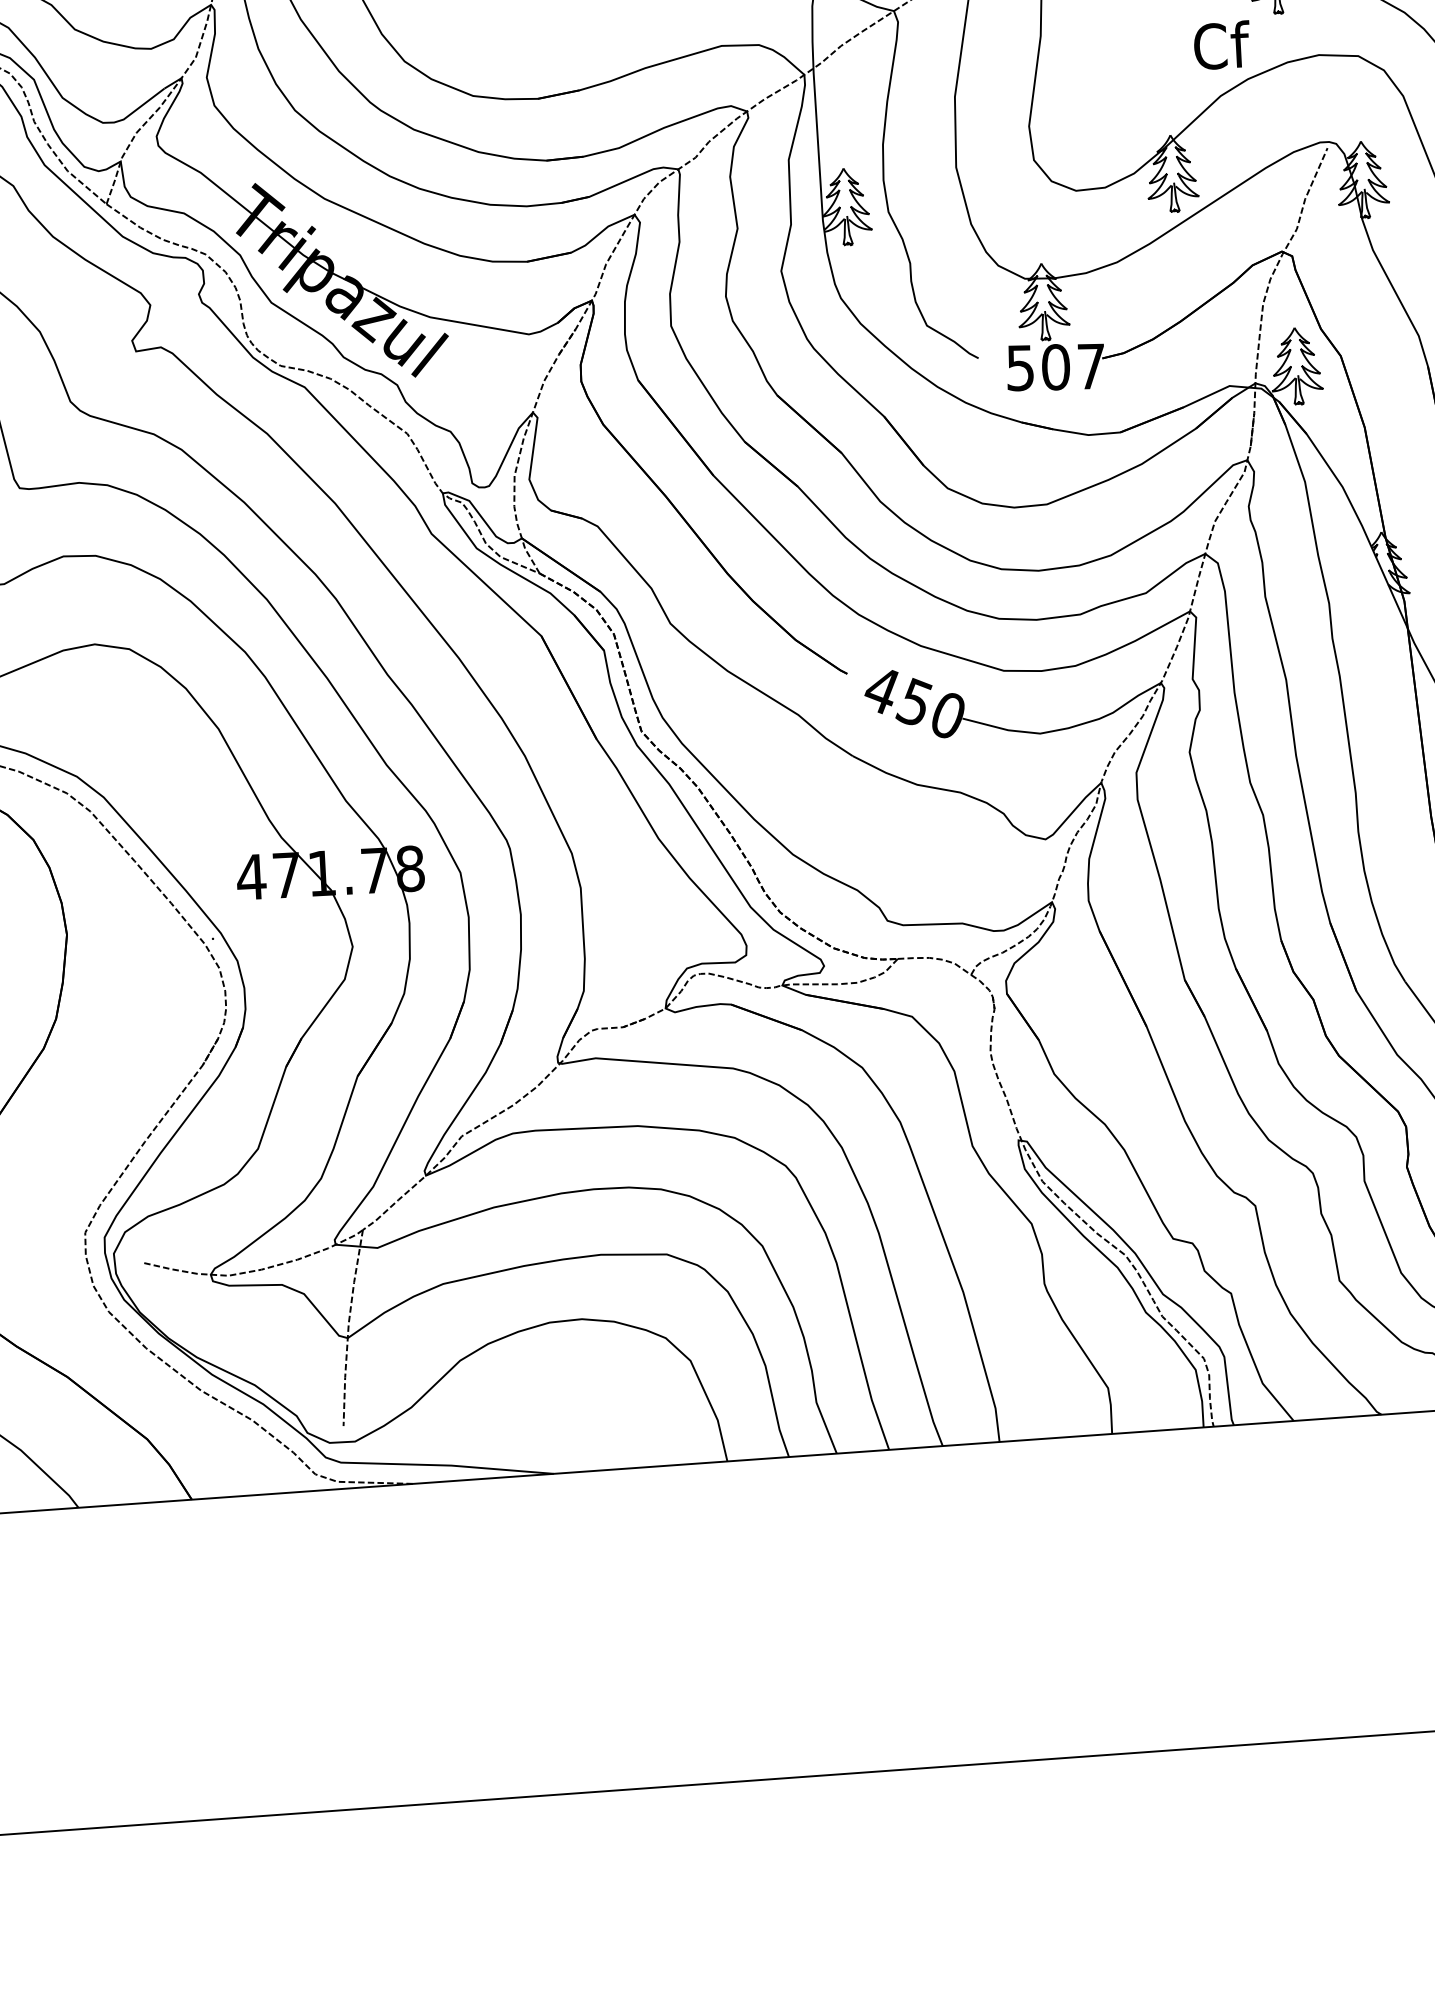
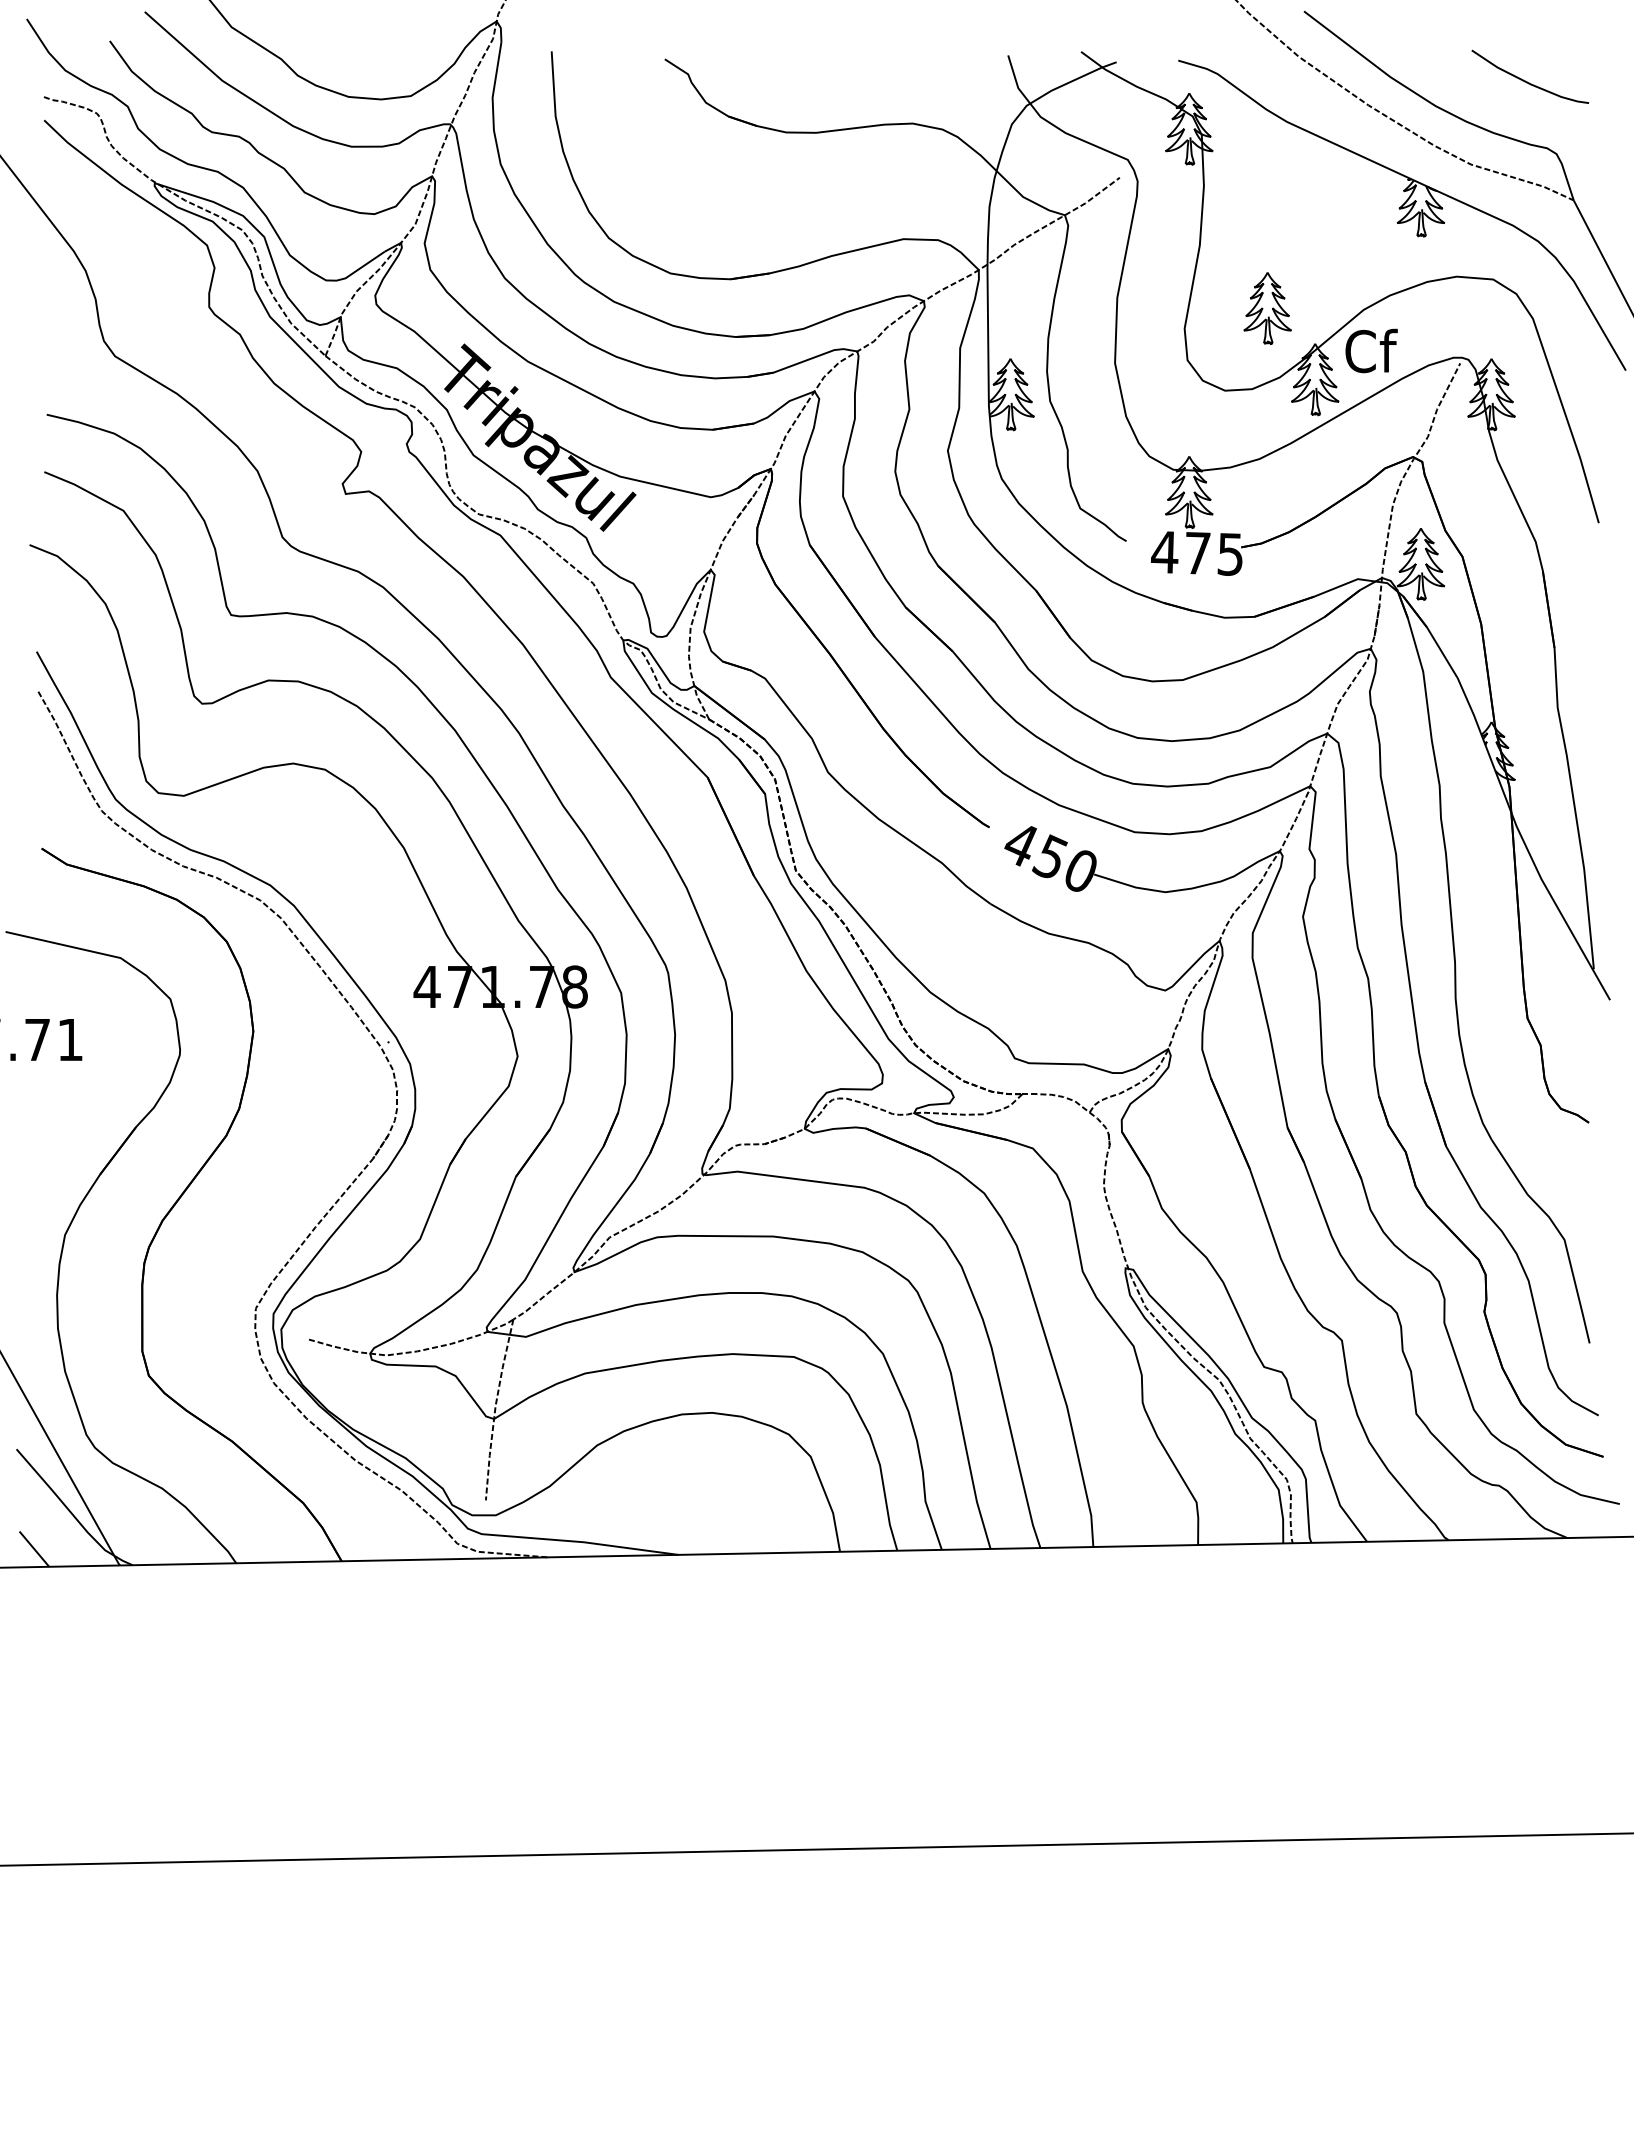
text: (1222, 44) -> (1371, 350), moved
part: (1117, 100) -> (1267, 308), added
text: (1054, 367) -> (1196, 553), 507 -> 475

